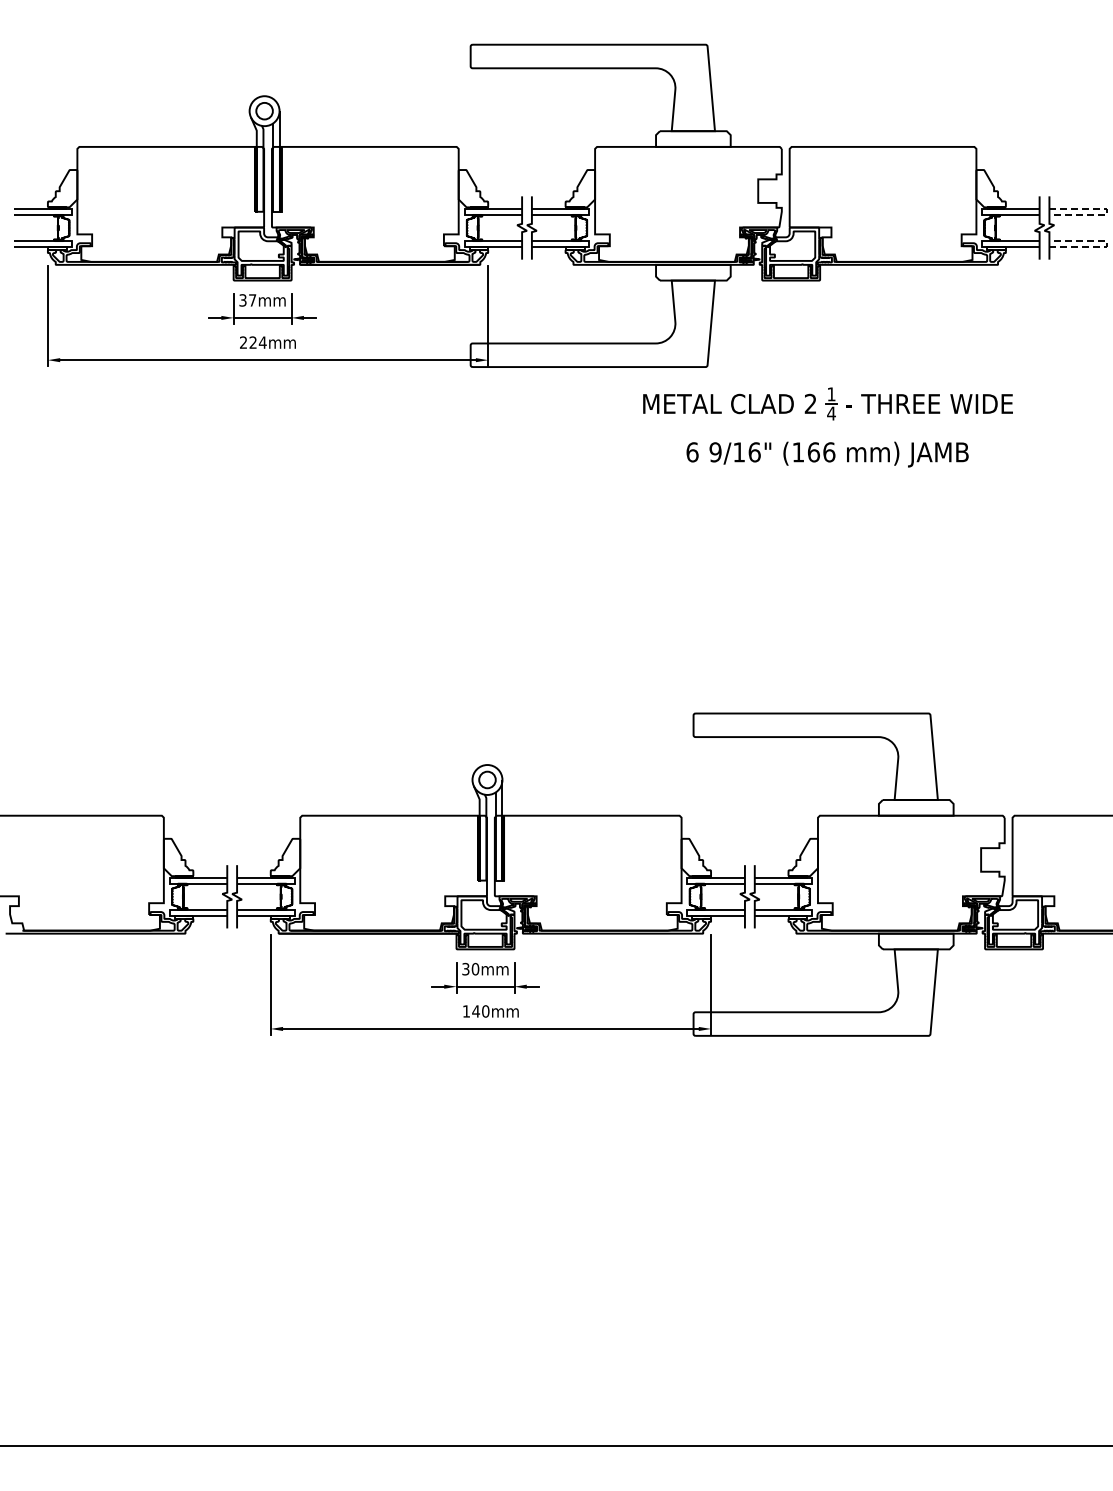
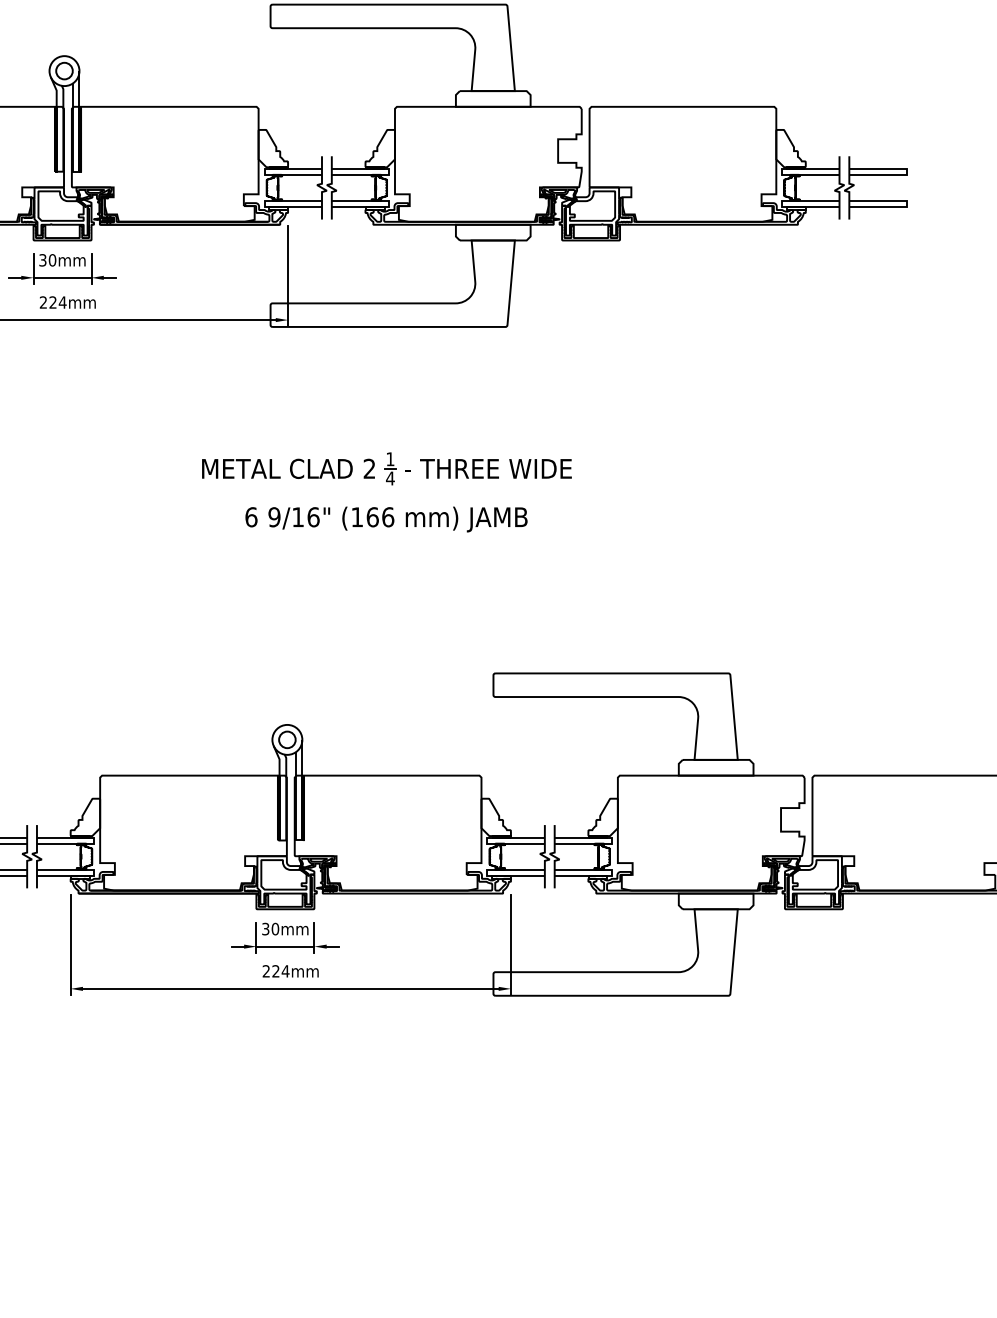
line: (1106, 212) -> (906, 172), dashed -> solid
line: (1106, 243) -> (906, 203), dashed -> solid
text: (252, 300) -> (52, 260), 37mm -> 30mm
part: (832, 420) -> (391, 485), moved
text: (475, 1011) -> (275, 971), 140mm -> 224mm

